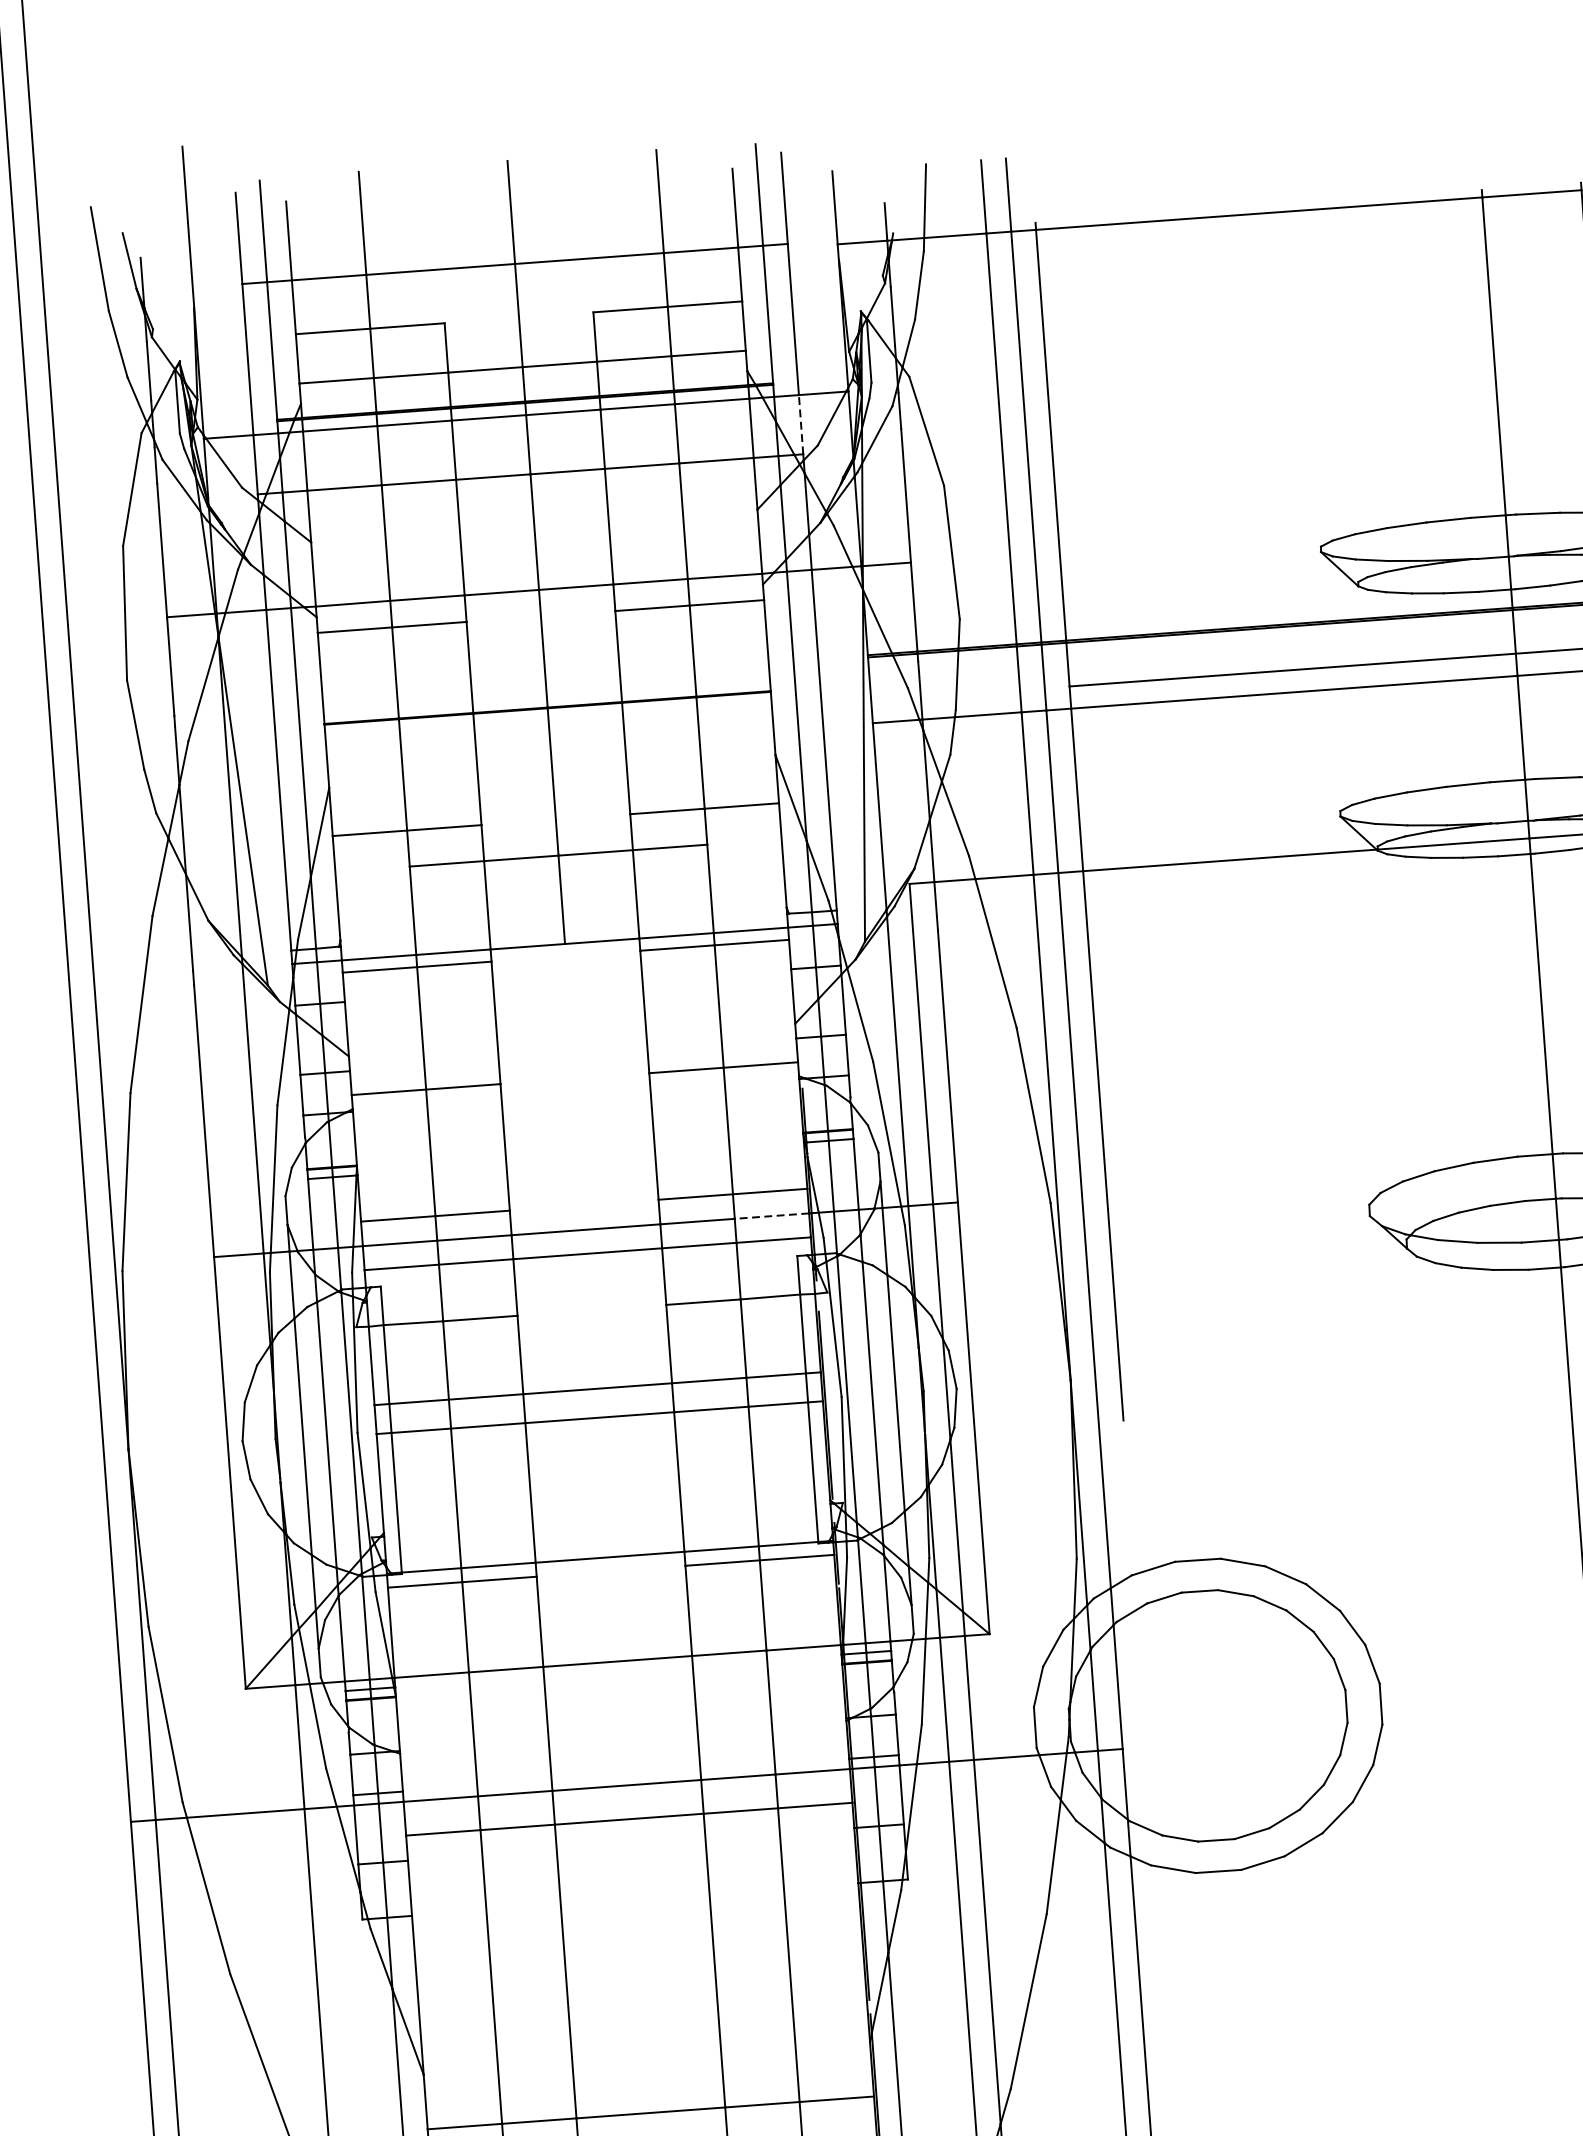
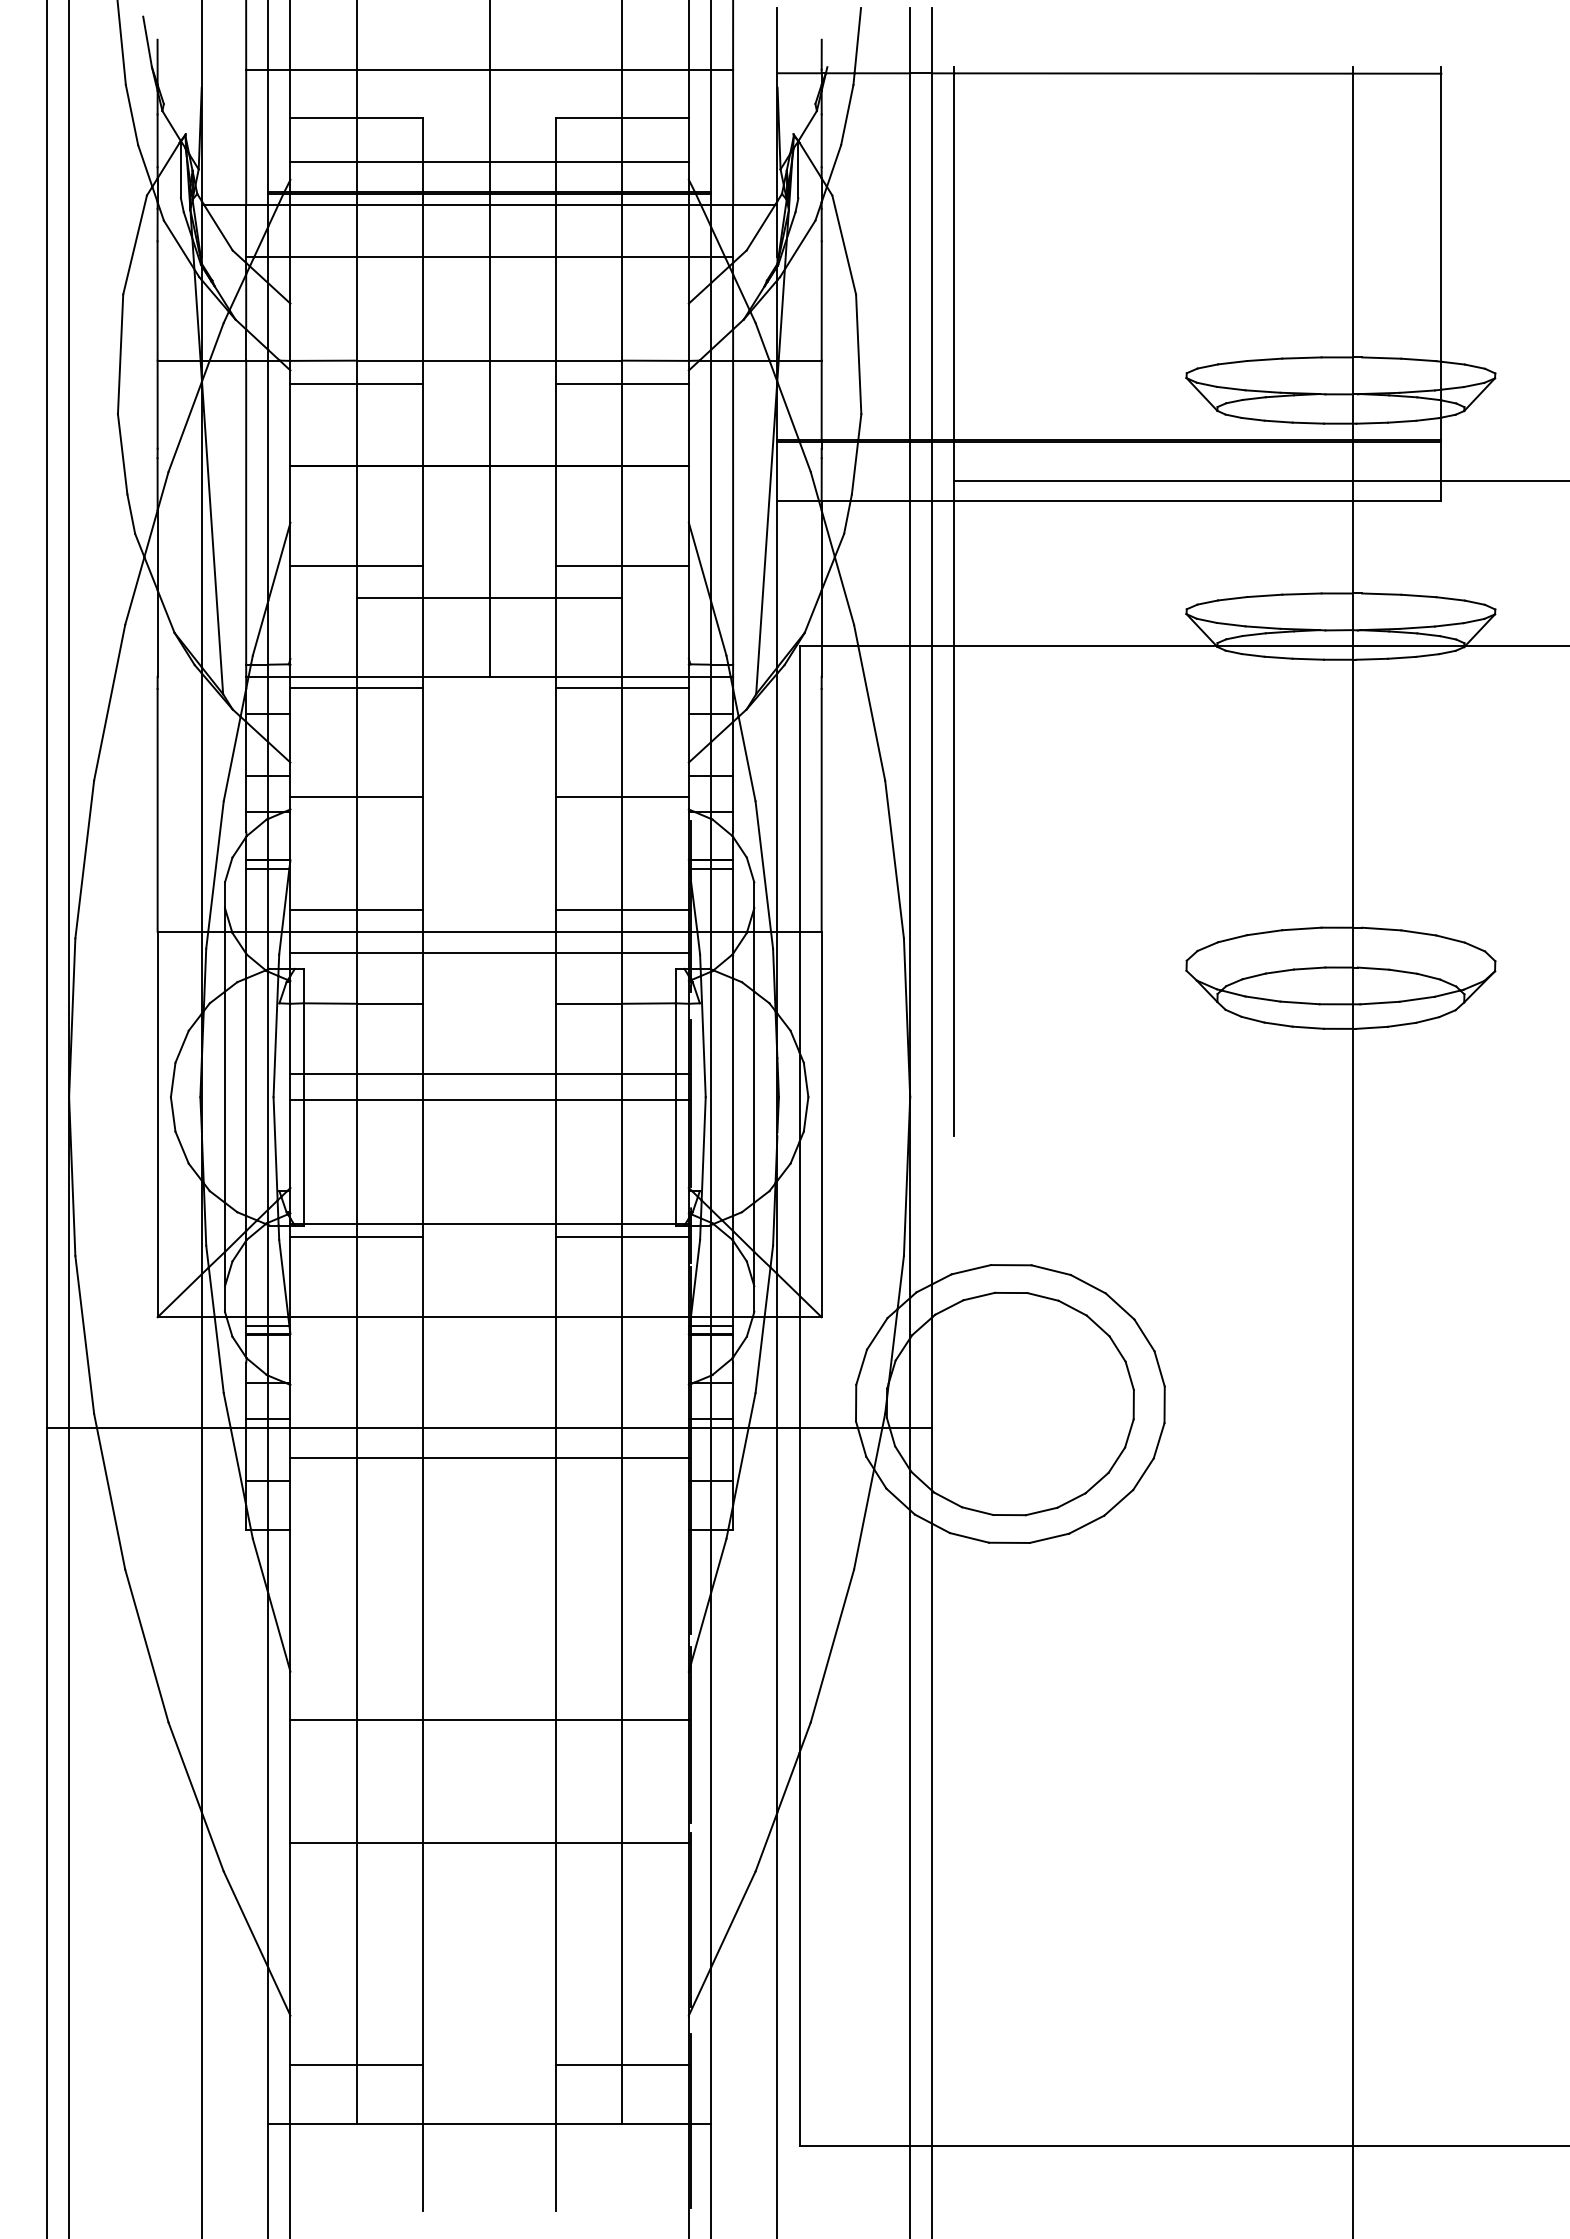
line: (801, 424) -> (733, 230), dashed -> solid
line: (771, 1215) -> (655, 931), dashed -> solid

